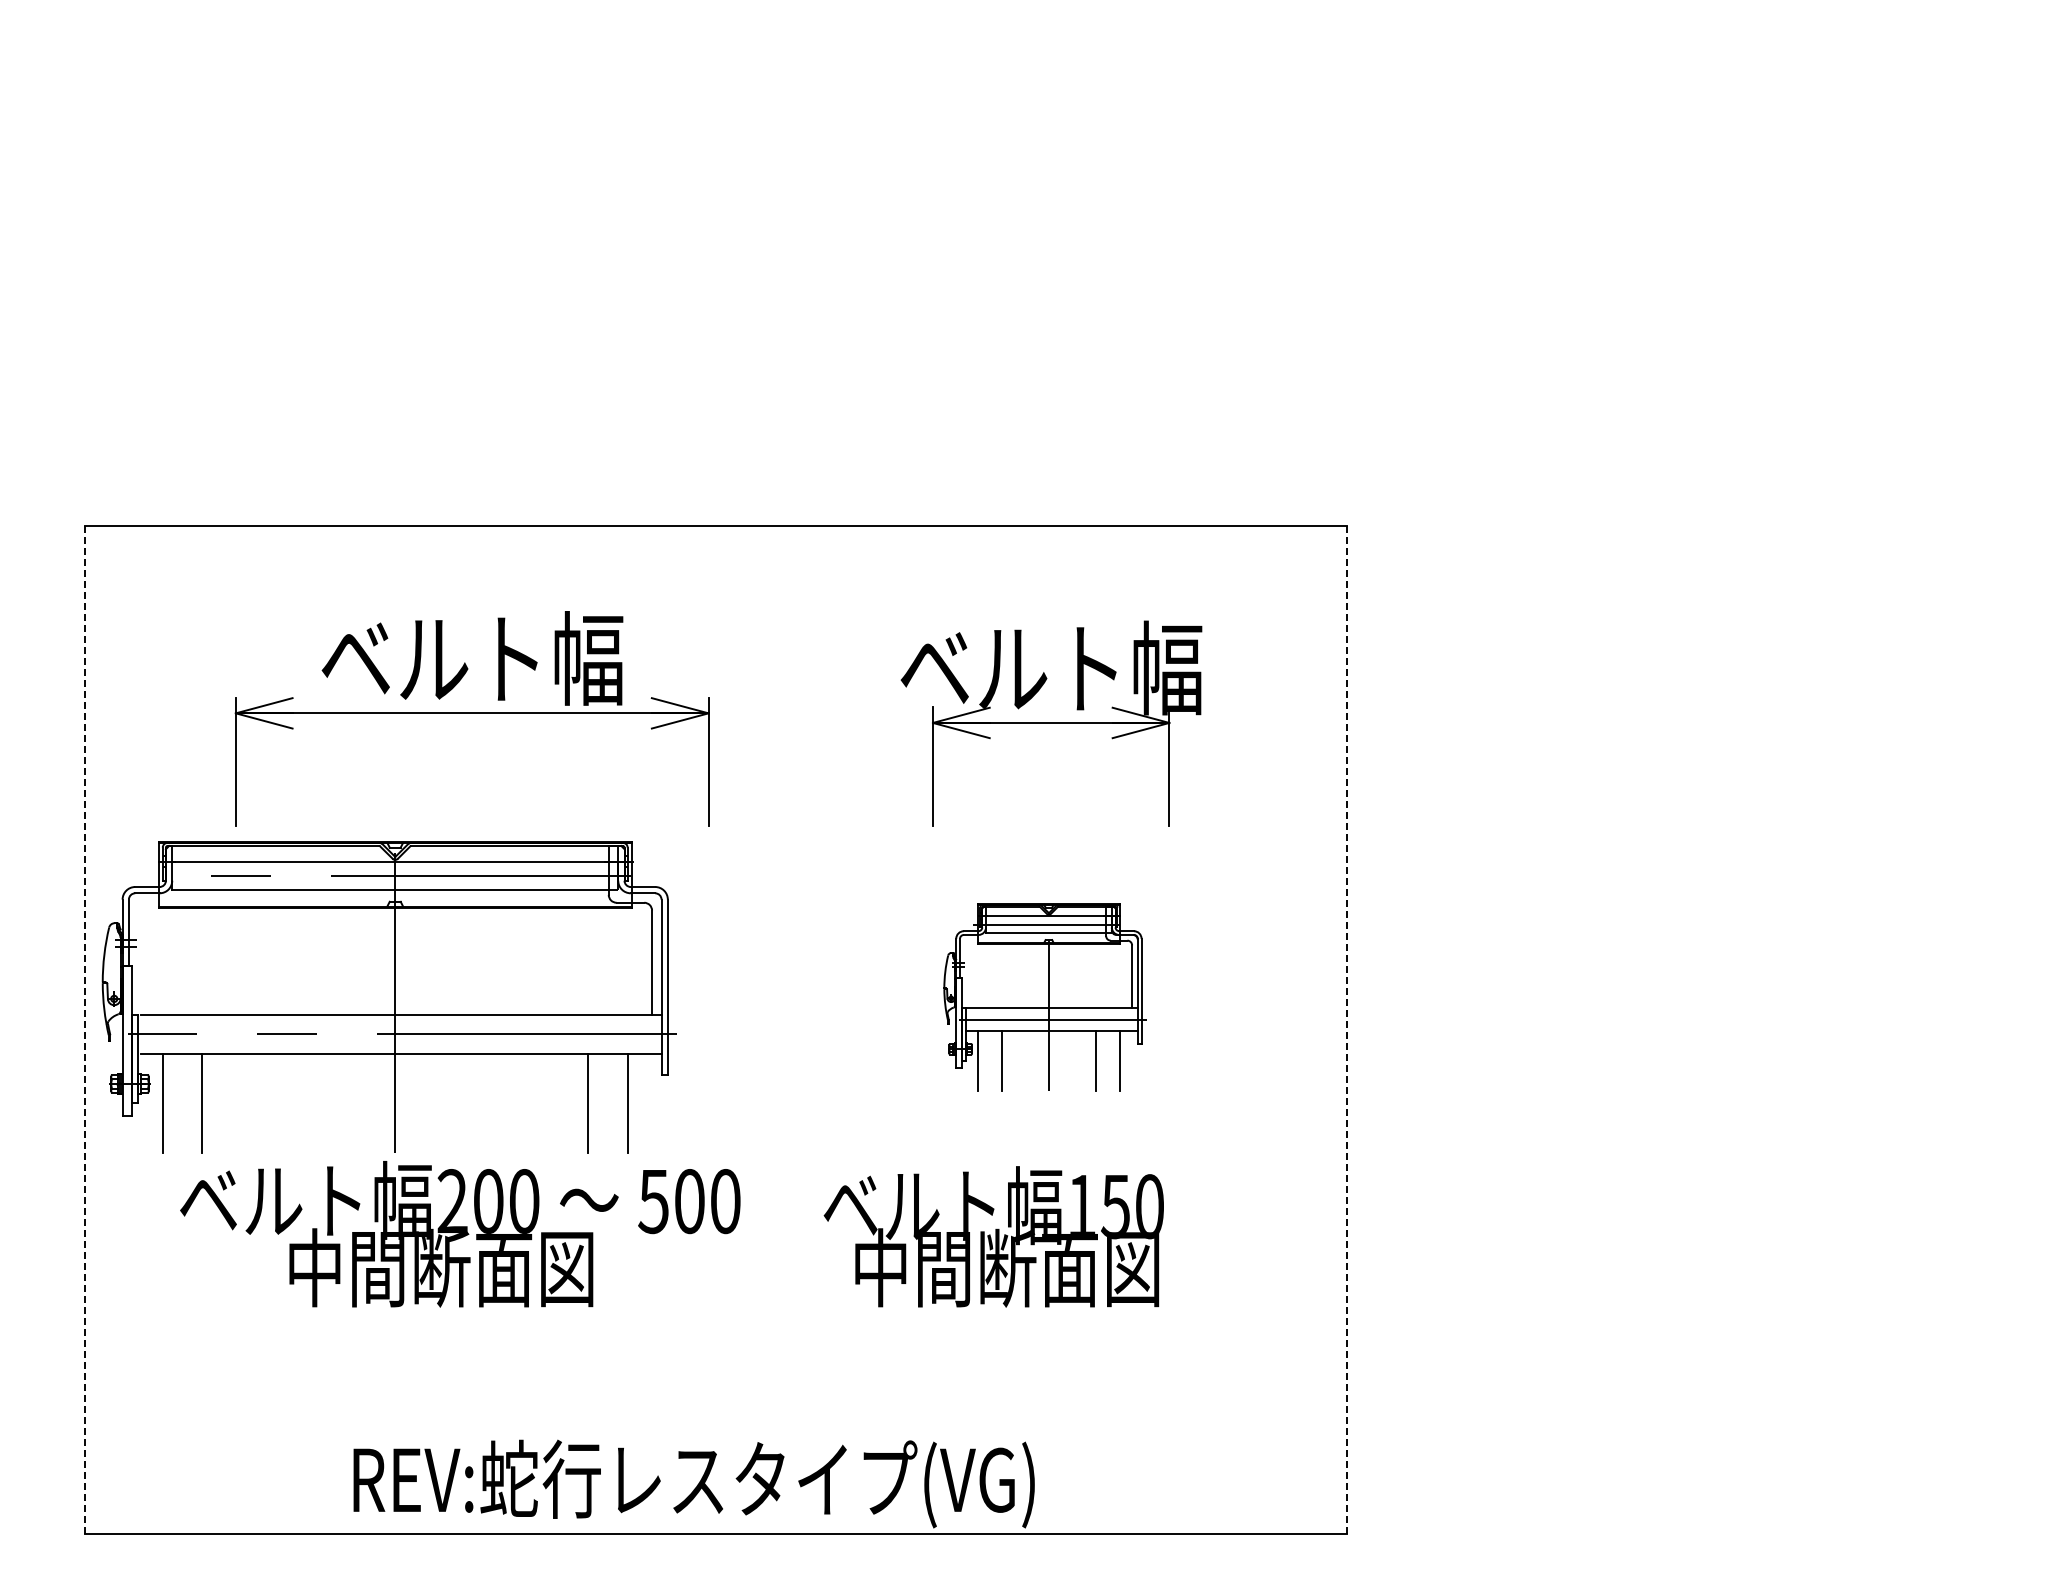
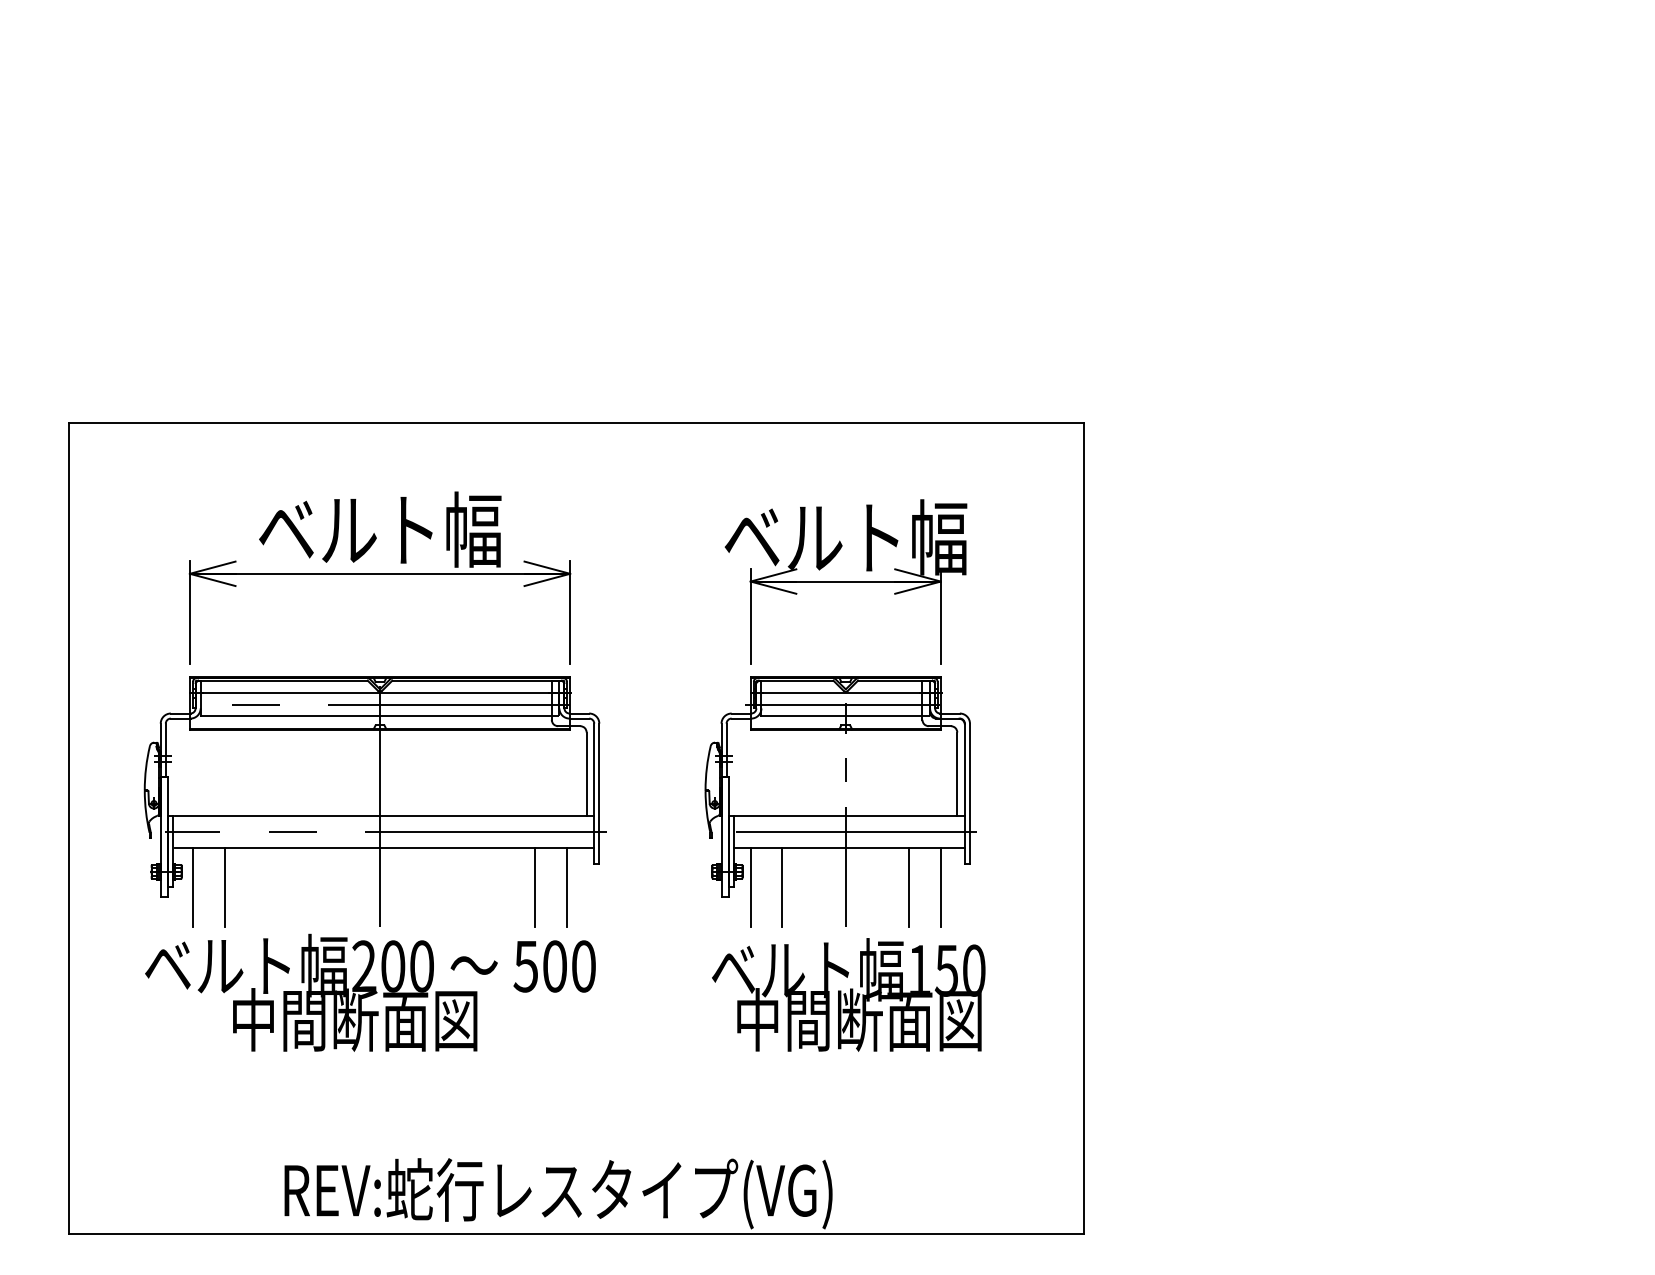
part: (388, 997) -> (374, 802), moved
part: (1045, 997) -> (841, 802), size x1.67
line: (85, 1030) -> (68, 828), dashed -> solid
line: (1346, 1030) -> (1083, 828), dashed -> solid
text: (993, 1236) -> (848, 994), moved

